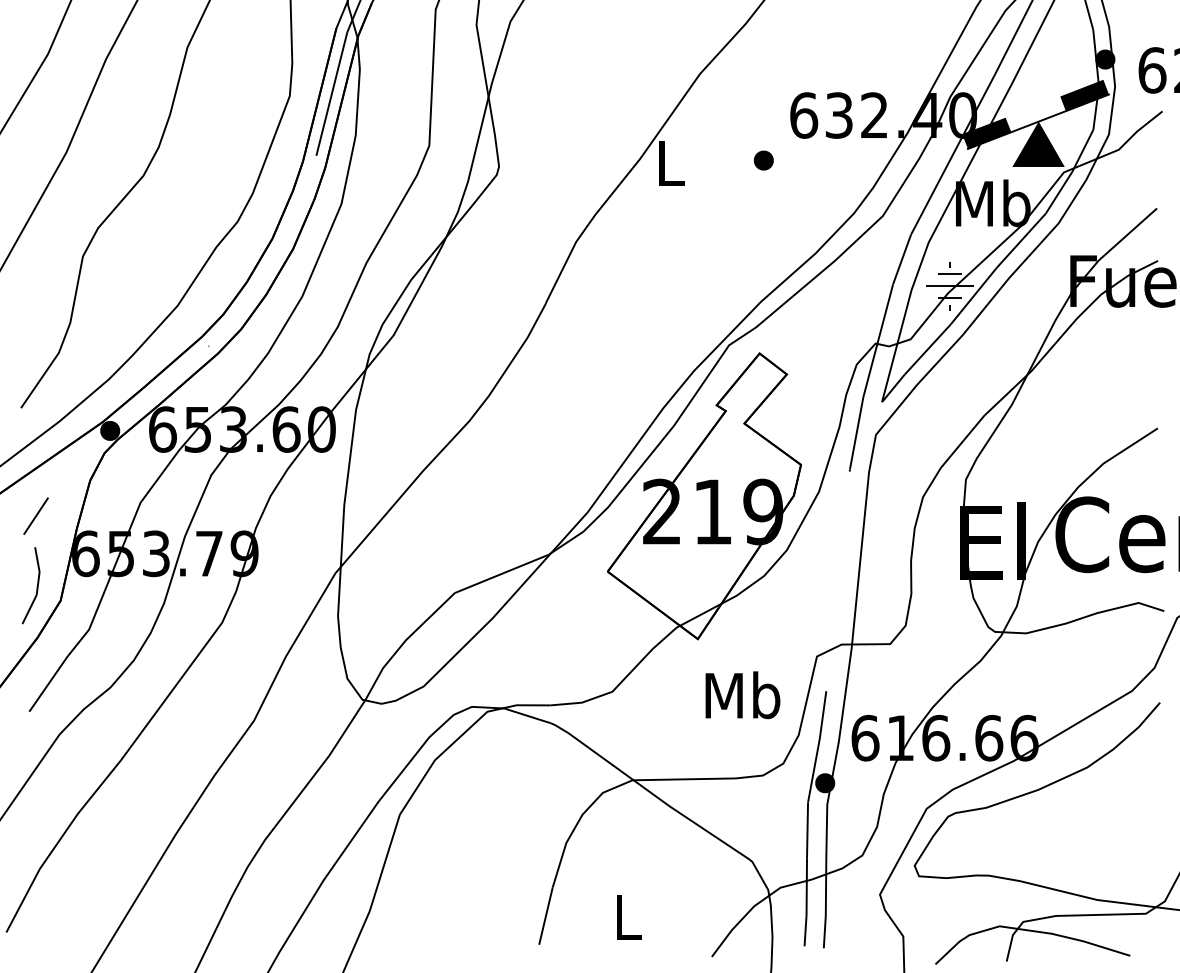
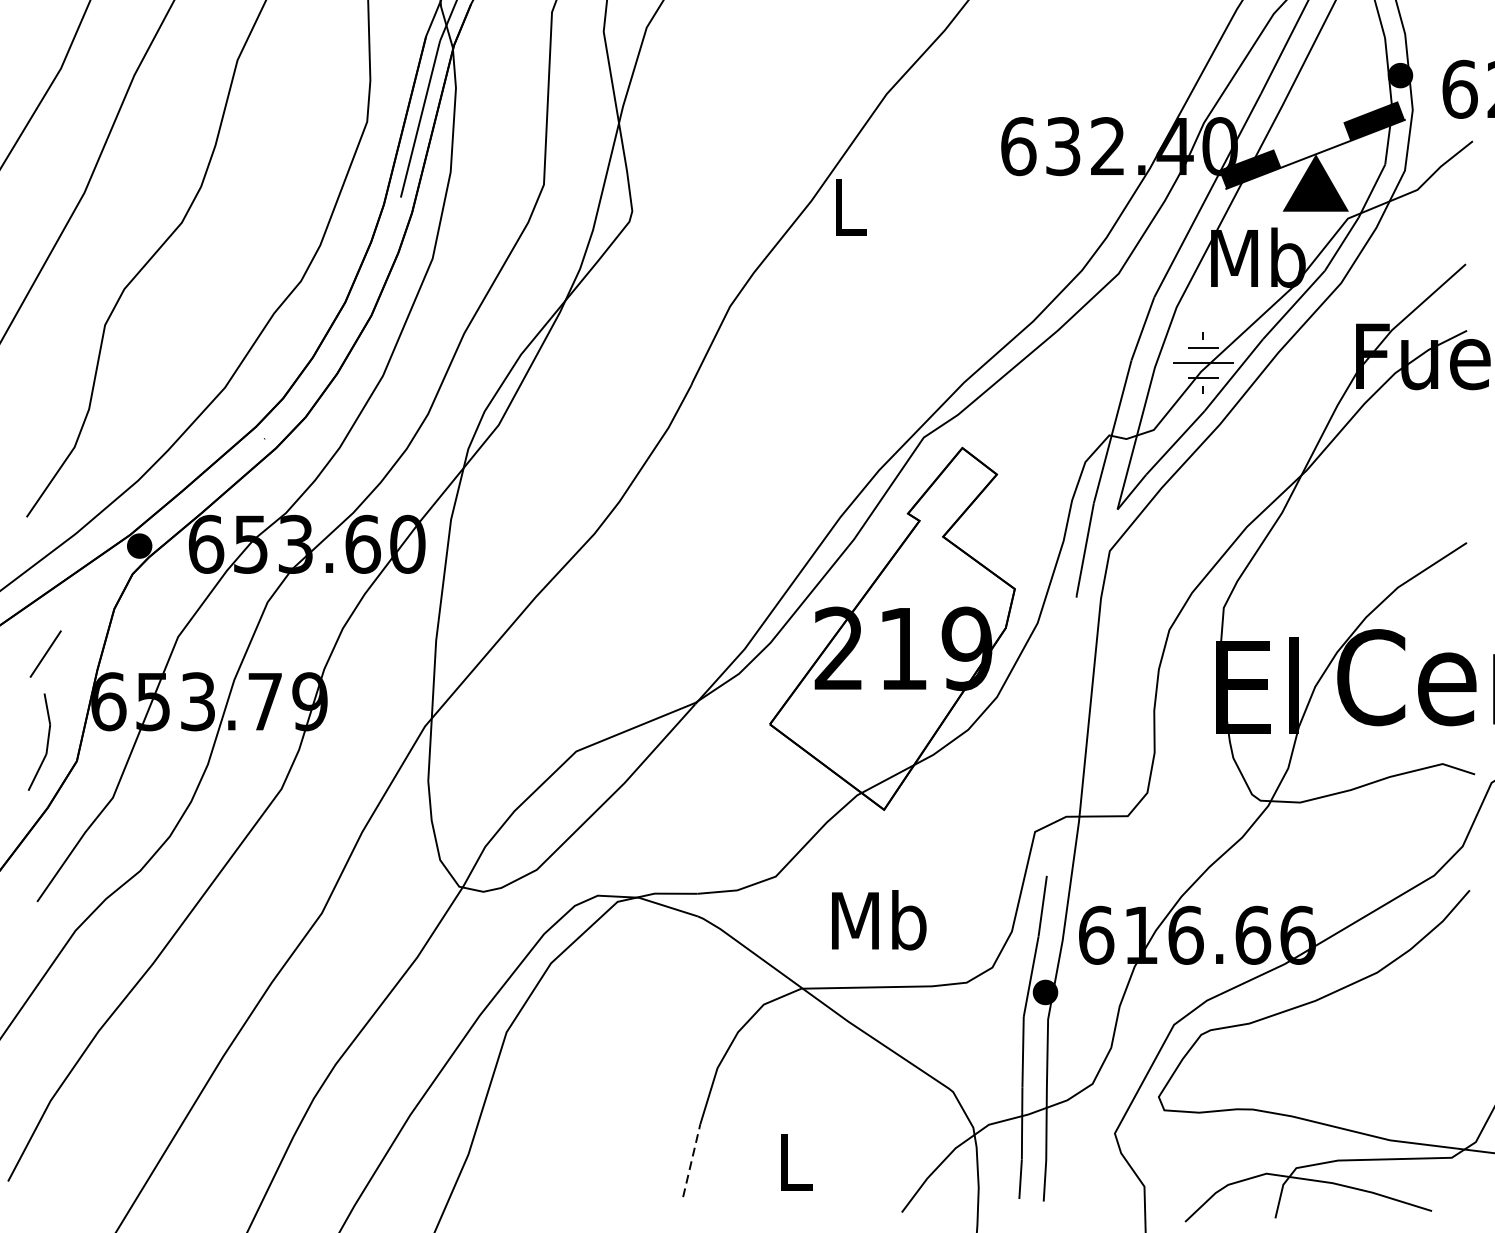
part: (763, 160) -> (967, 203), removed
text: (742, 695) -> (878, 920), moved
line: (545, 916) -> (691, 1161), solid -> dashed

